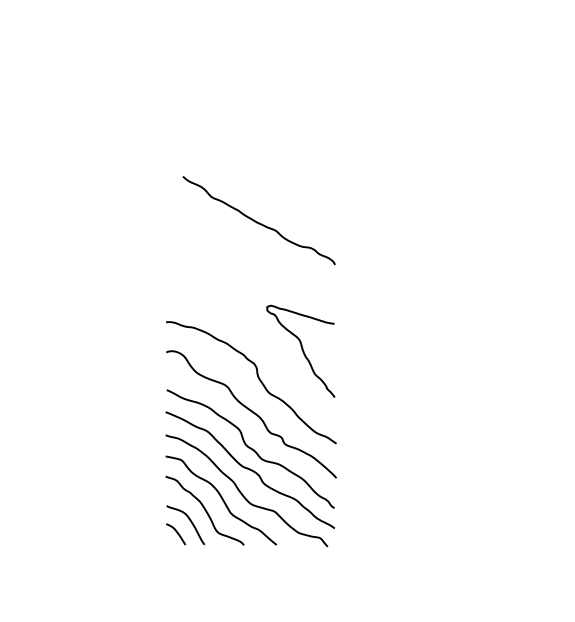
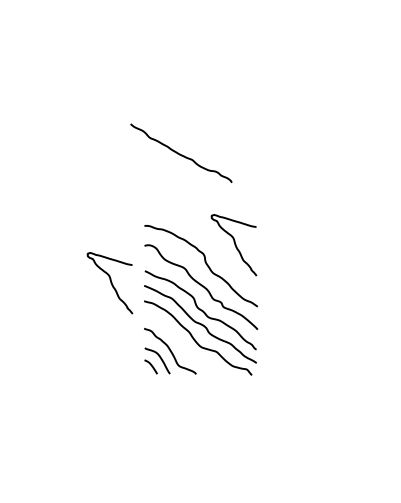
curve: (257, 220) -> (180, 153), moved
curve: (115, 408) -> (110, 283), added
curve: (221, 500) -> (181, 344), removed

